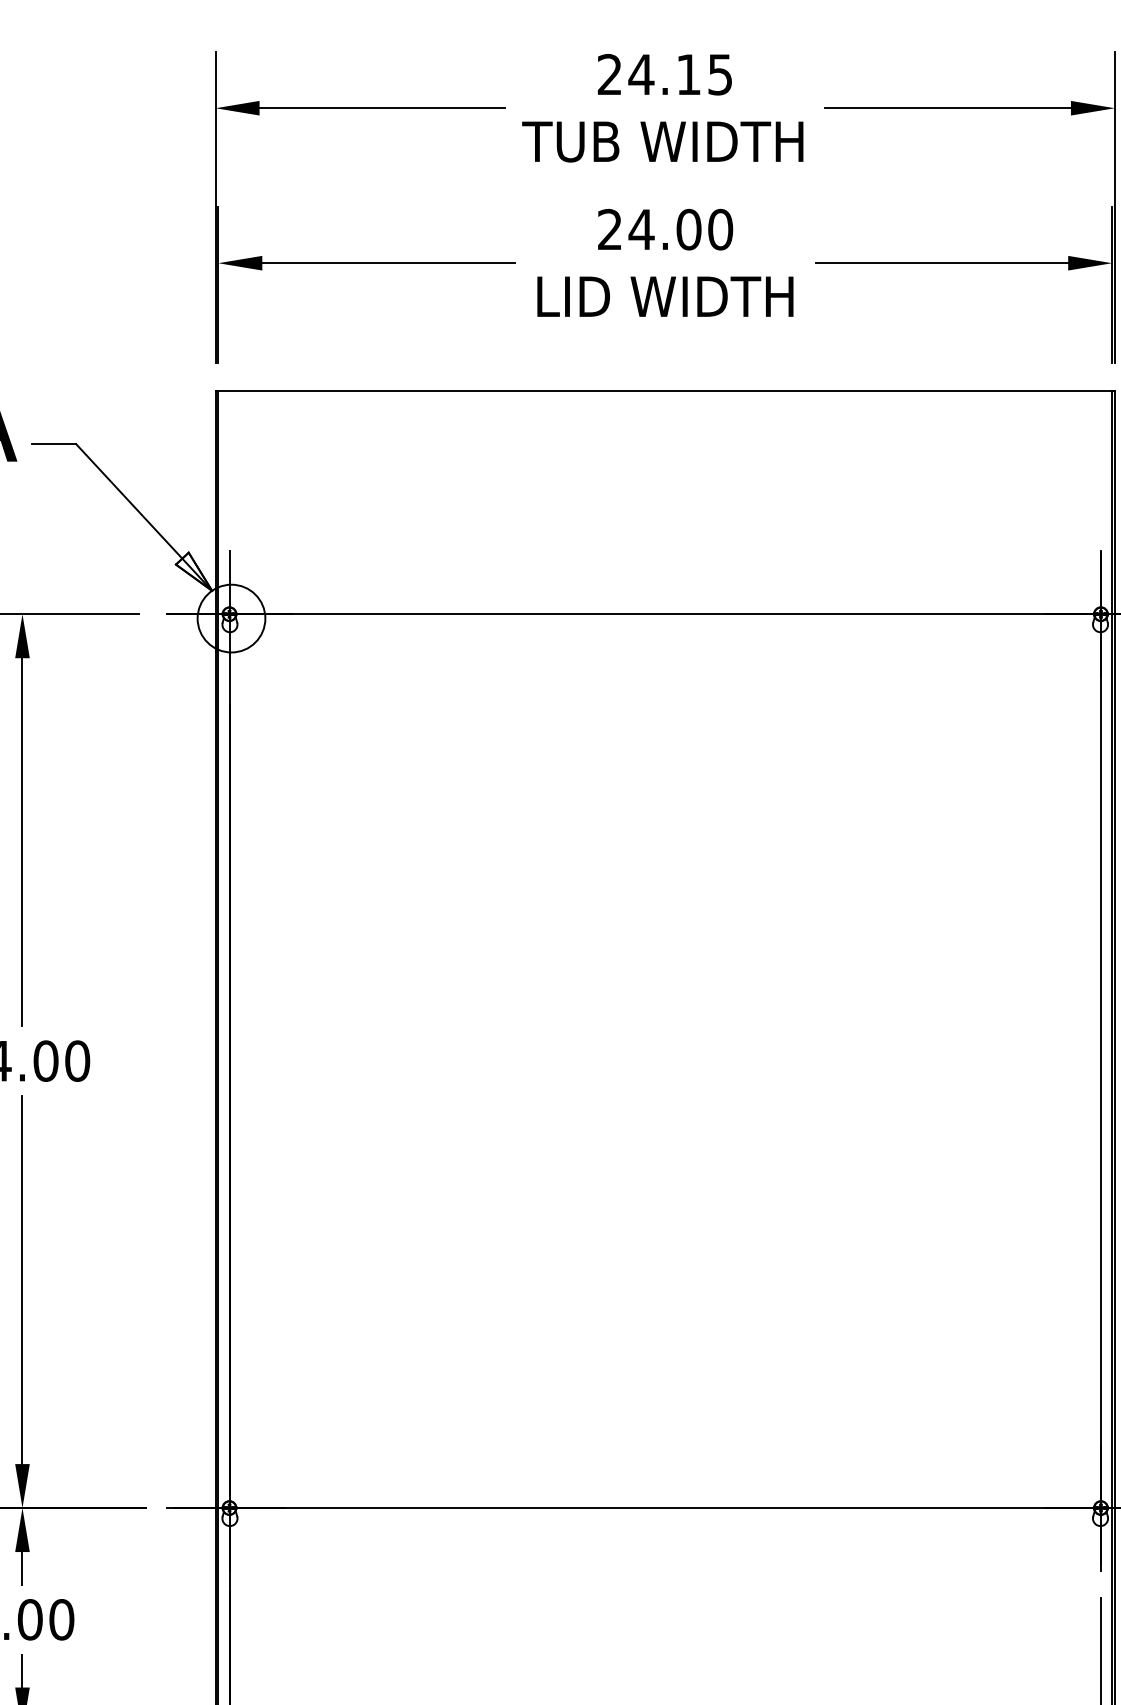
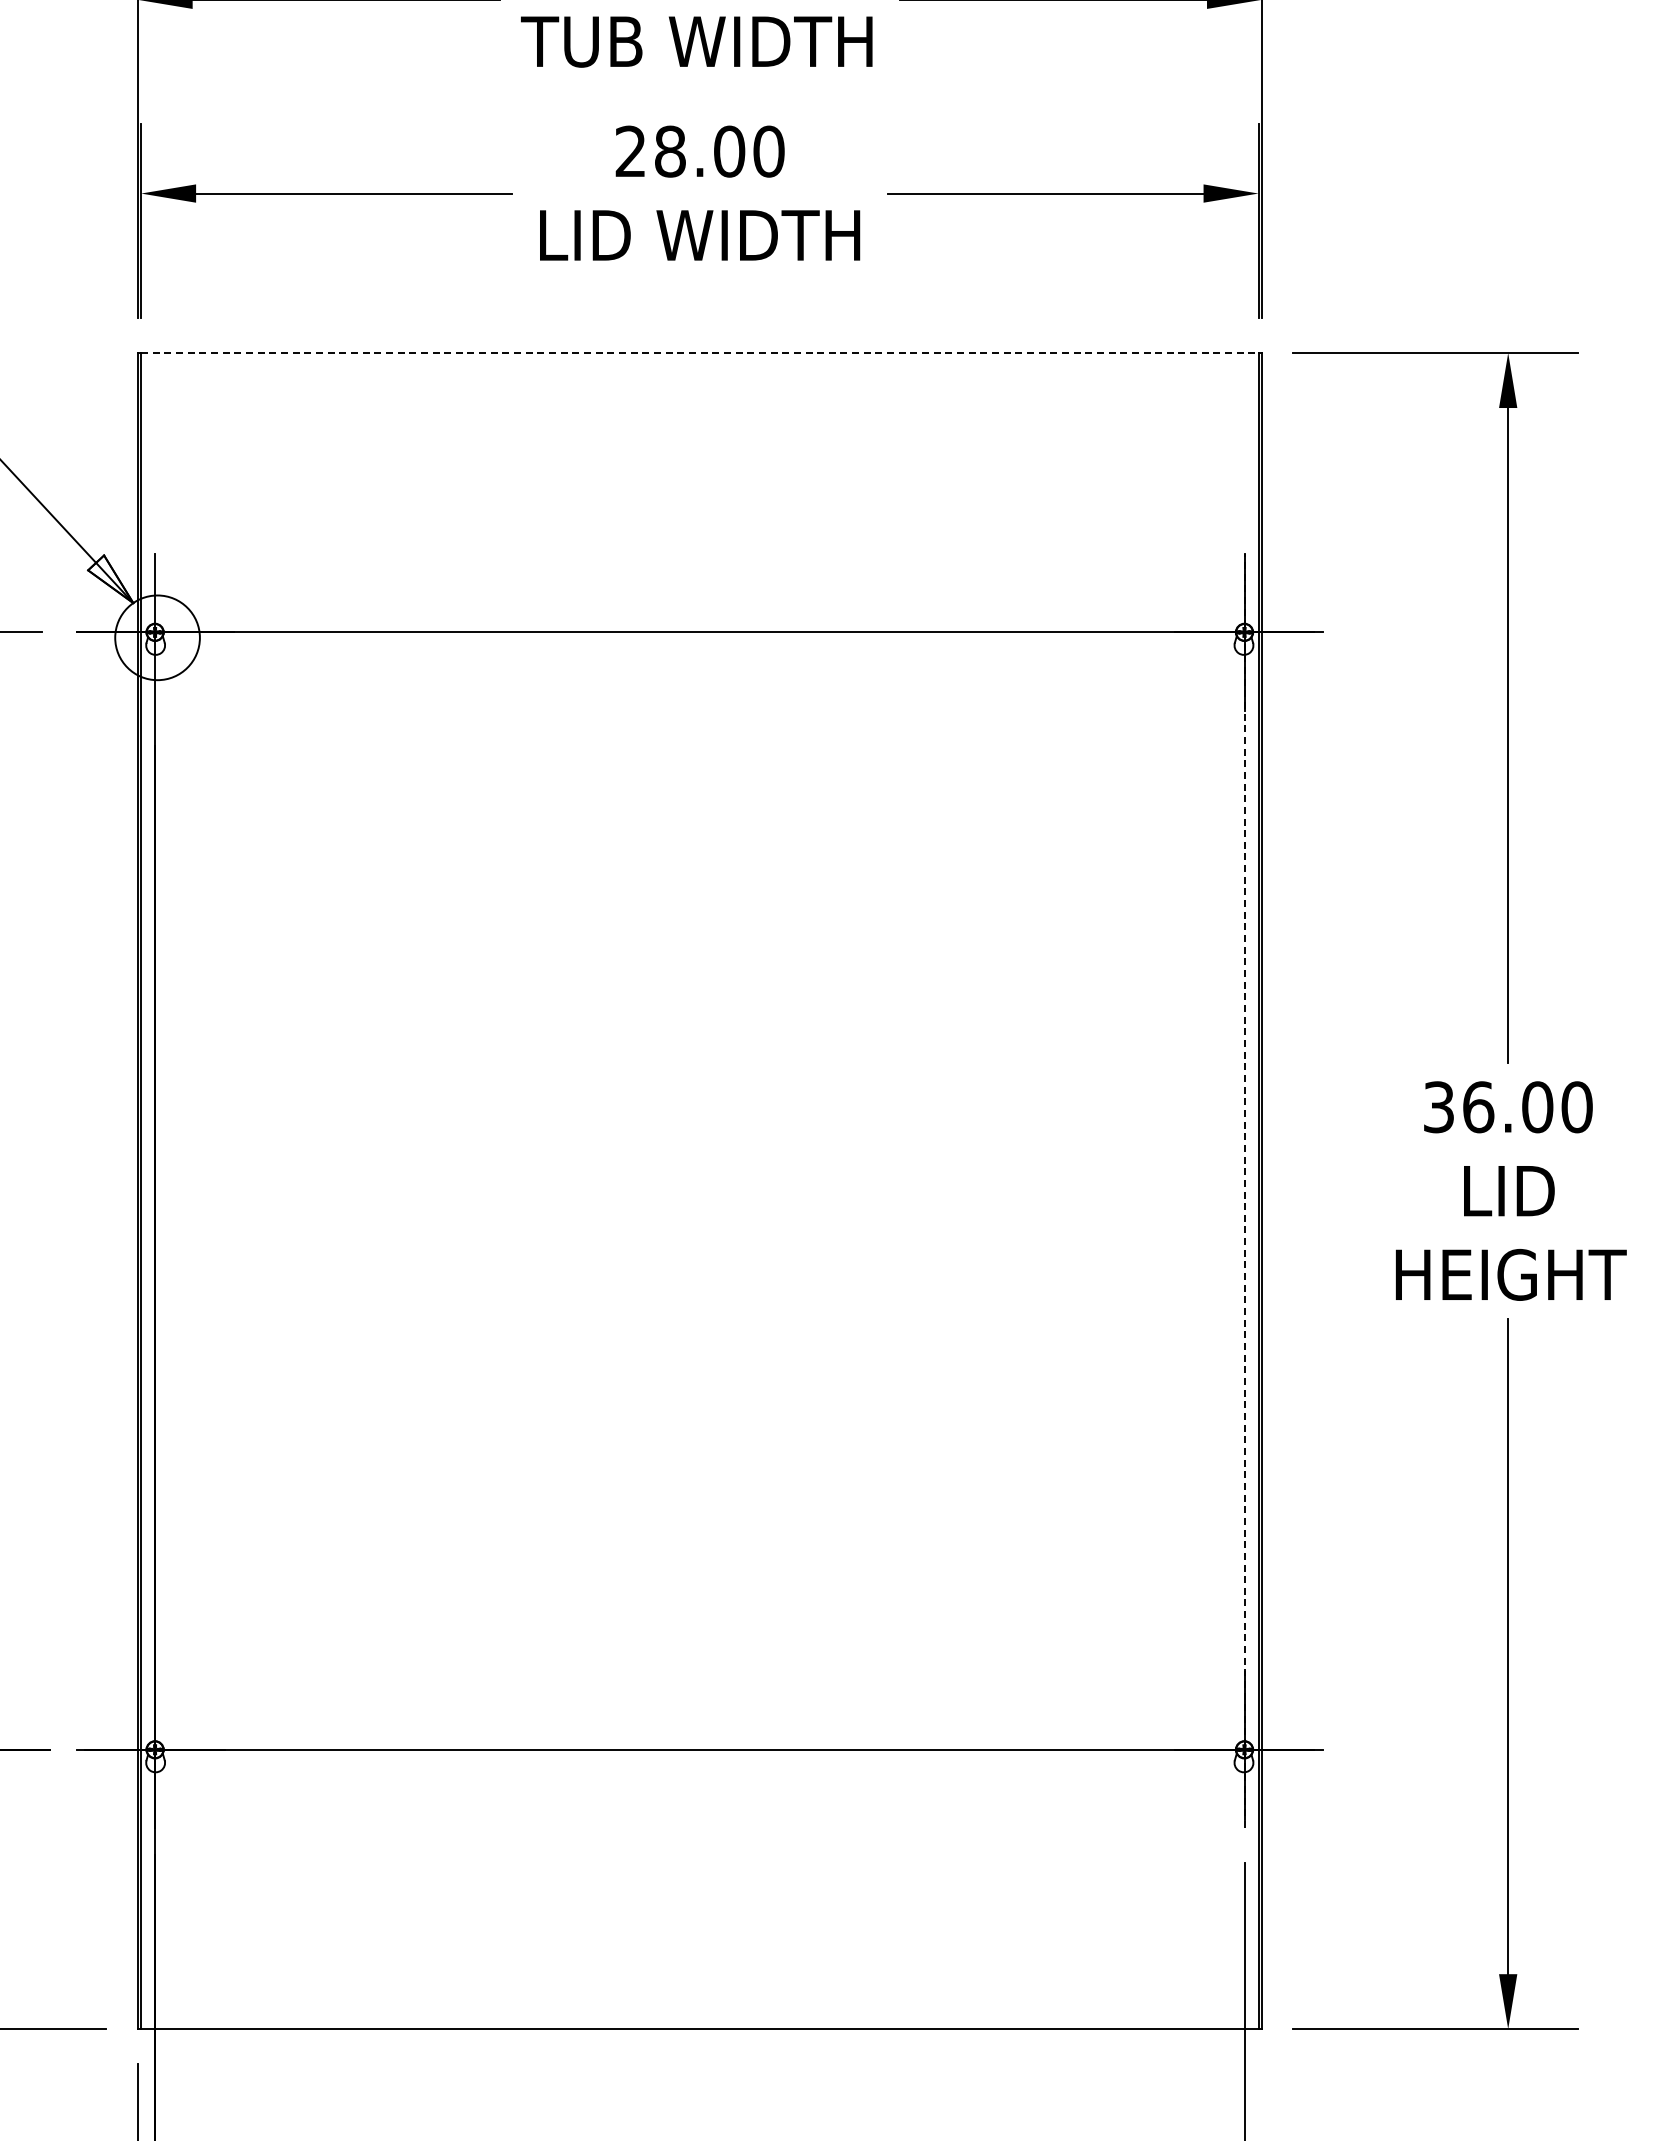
text: (640, 229) -> (669, 151), 24.00 -> 28.00
line: (664, 391) -> (699, 353), solid -> dashed
line: (1100, 1061) -> (1244, 1191), solid -> dashed

